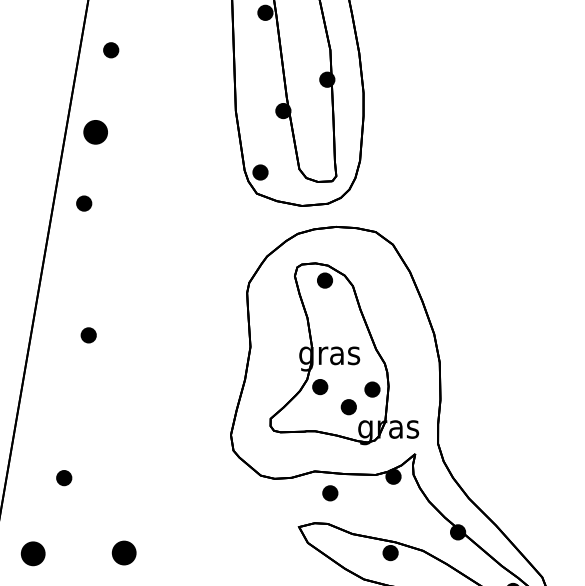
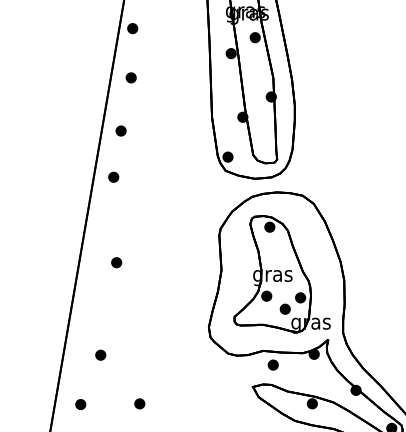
part: (94, 131) -> (120, 130), size x0.62
part: (123, 552) -> (139, 403), size x0.62
part: (32, 554) -> (80, 404), size x0.62

